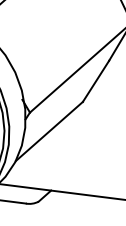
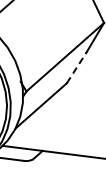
line: (95, 81) -> (76, 67), solid -> dashed

